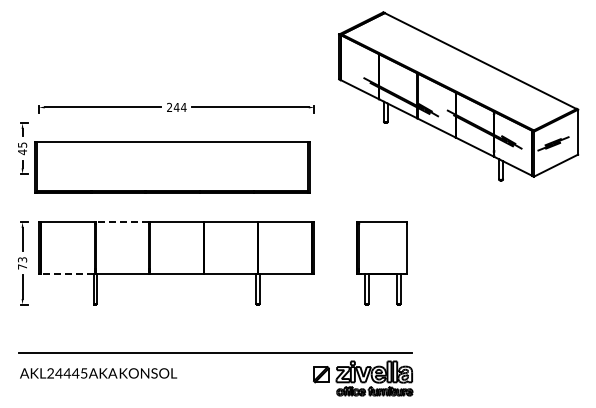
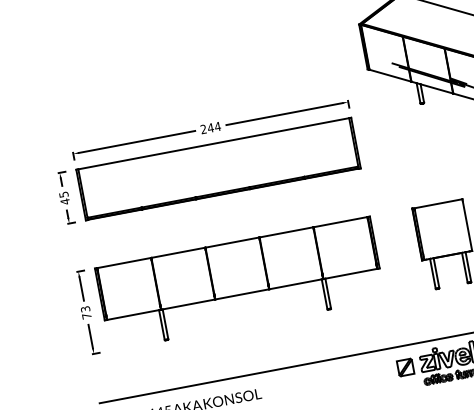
part: (172, 167) -> (218, 169), moved
line: (122, 222) -> (178, 253), dashed -> solid
line: (66, 274) -> (132, 315), dashed -> solid

